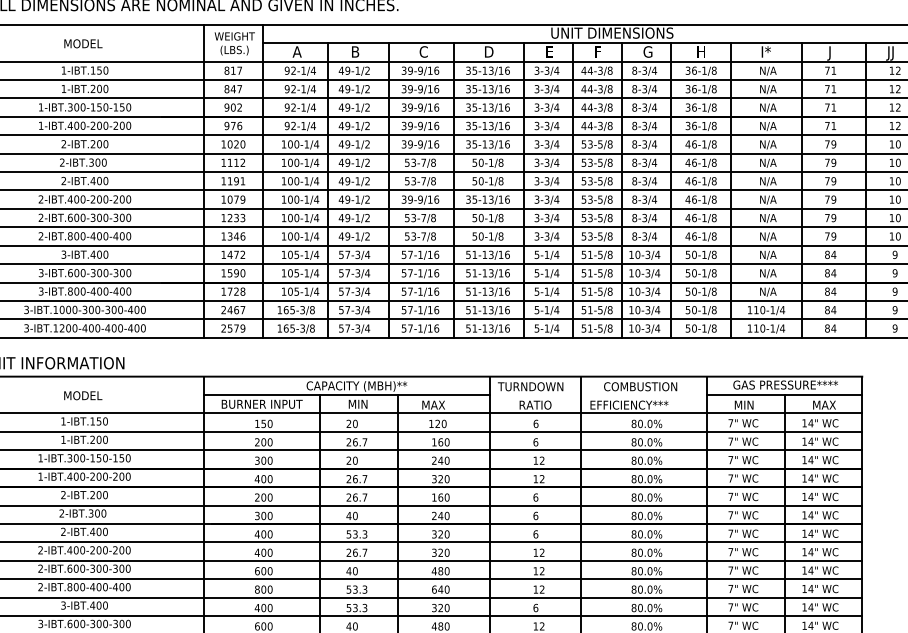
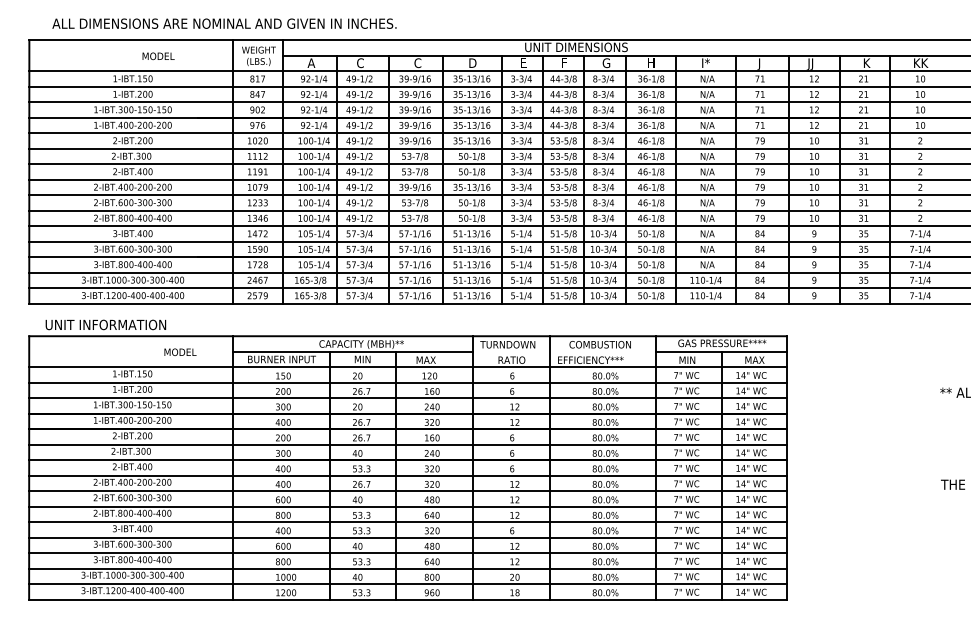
text: (83, 44) -> (158, 56), moved
text: (355, 52) -> (360, 63), B -> C
text: (83, 394) -> (180, 351), moved

